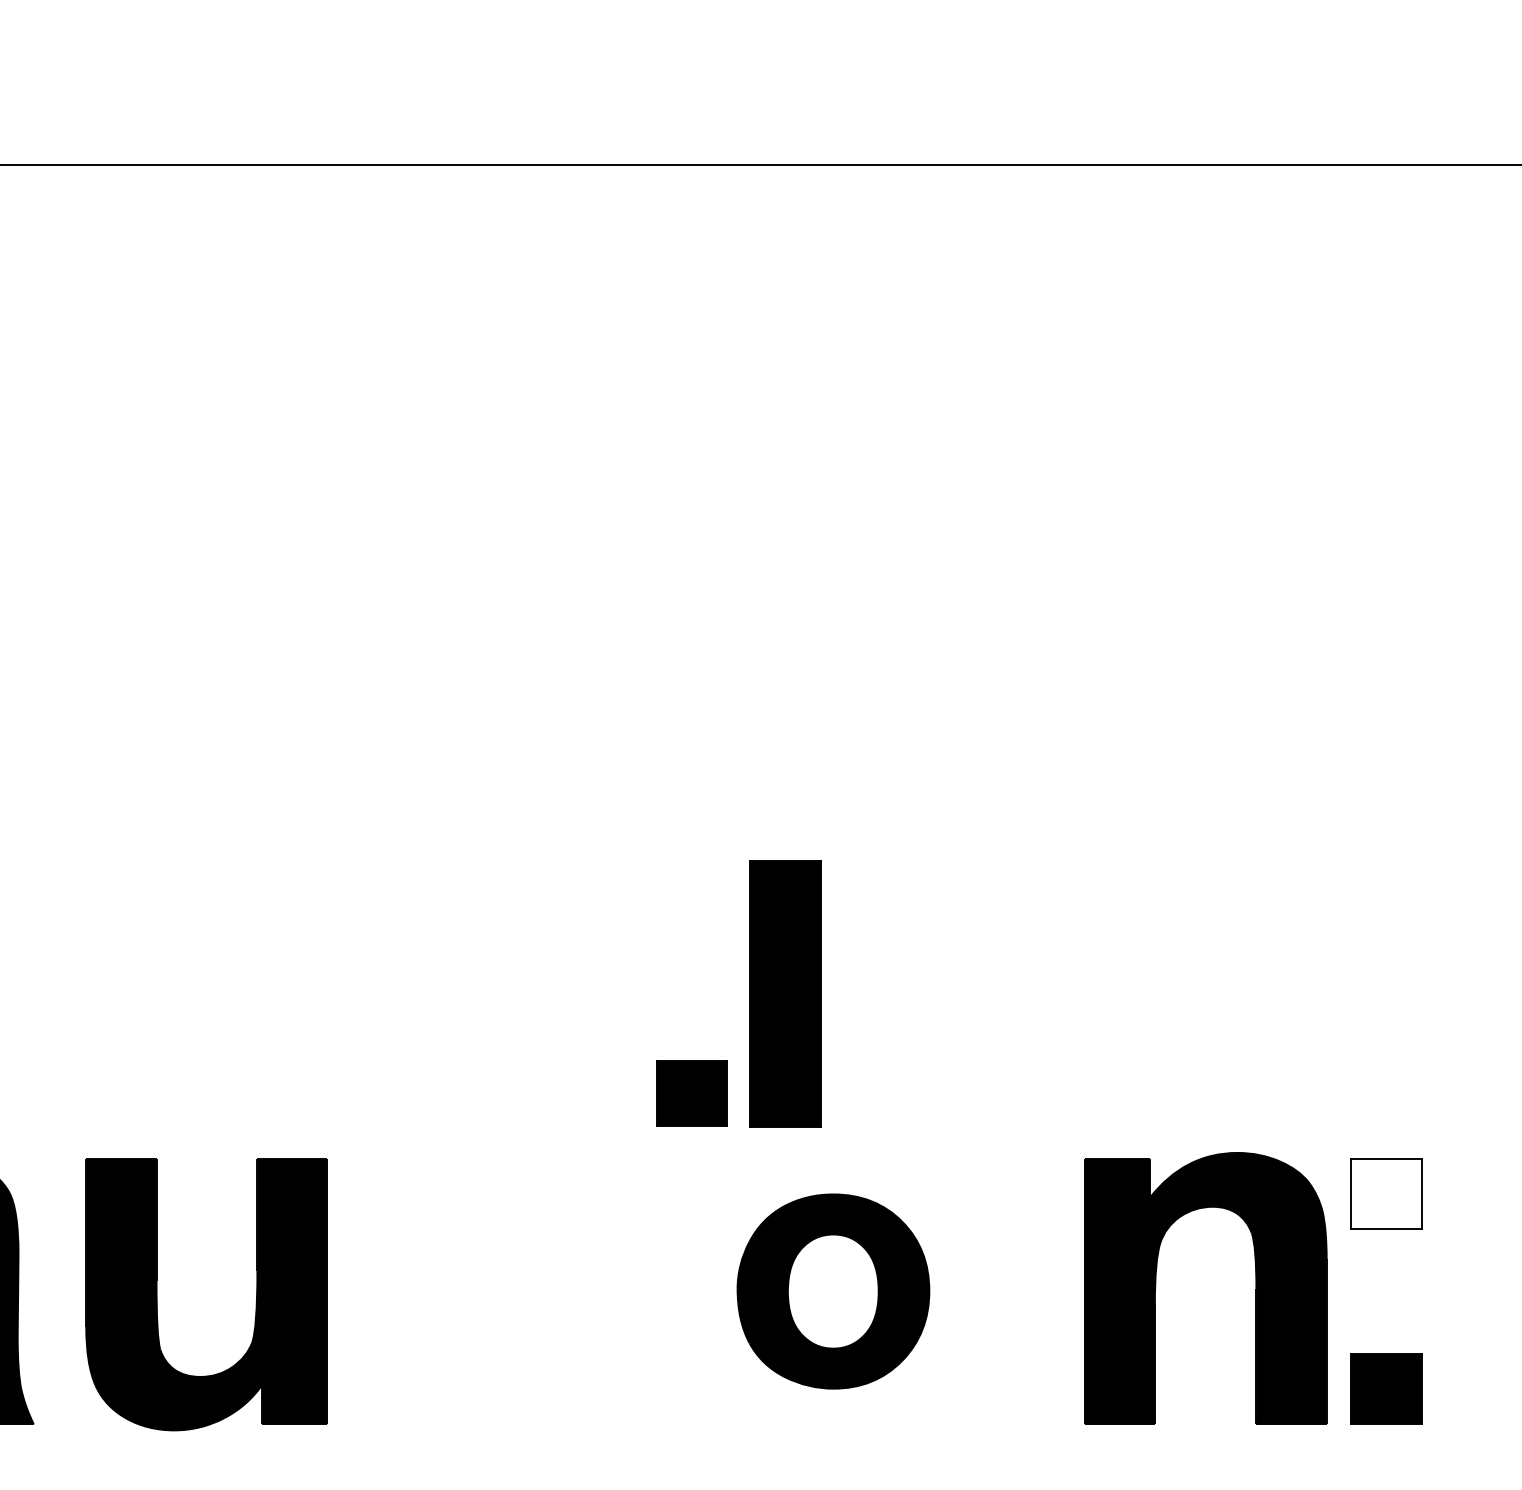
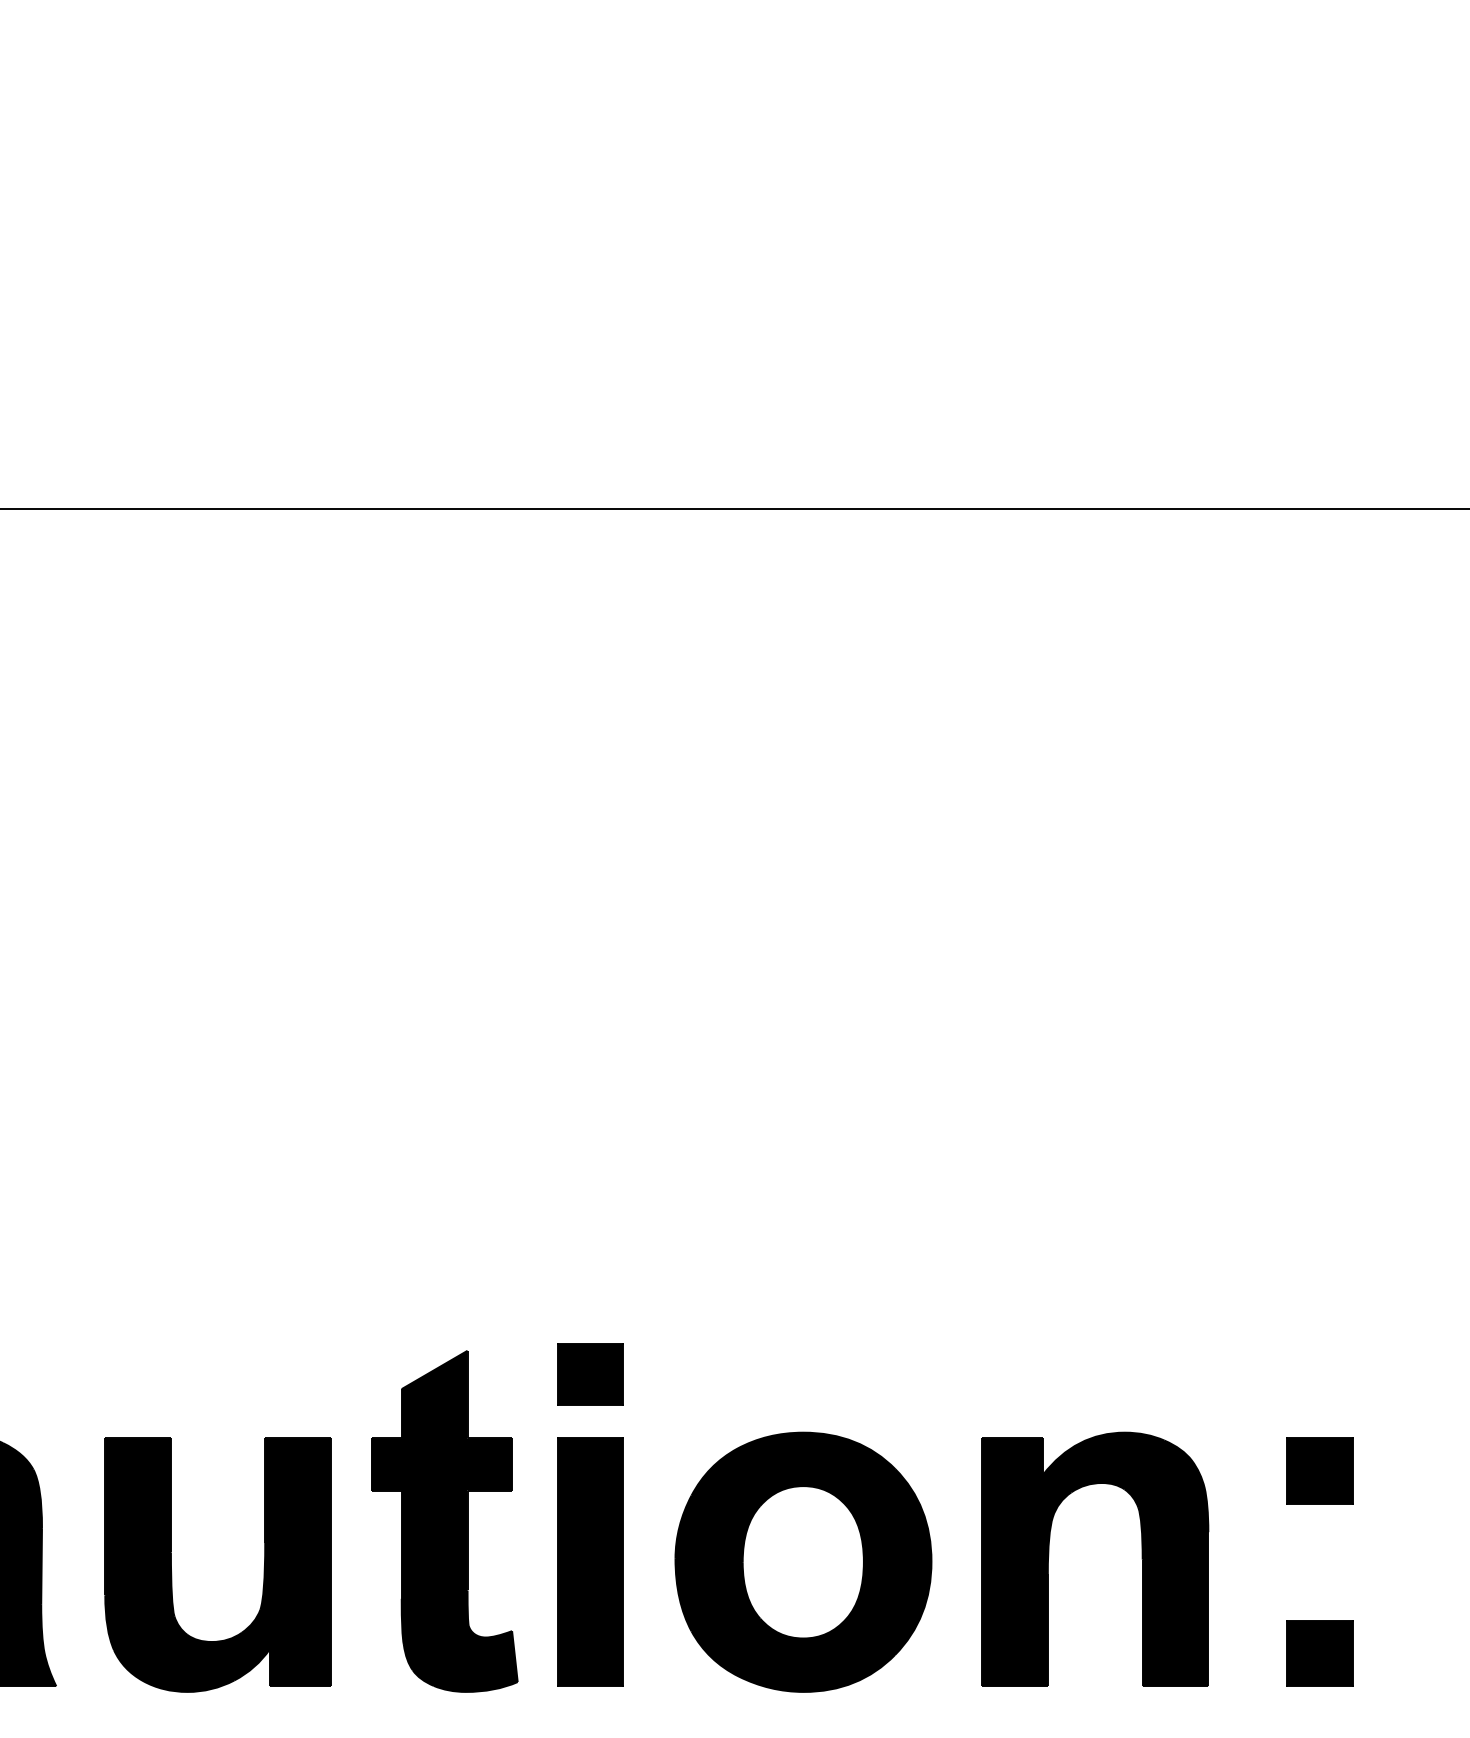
part: (785, 993) -> (590, 1561), moved
part: (692, 1093) -> (590, 1374), moved
fill: (1385, 1193) -> (1319, 1470), added
part: (449, 1247) -> (444, 1521), added
part: (1255, 1287) -> (1141, 1558), moved
part: (833, 1290) -> (803, 1561), size x1.43

